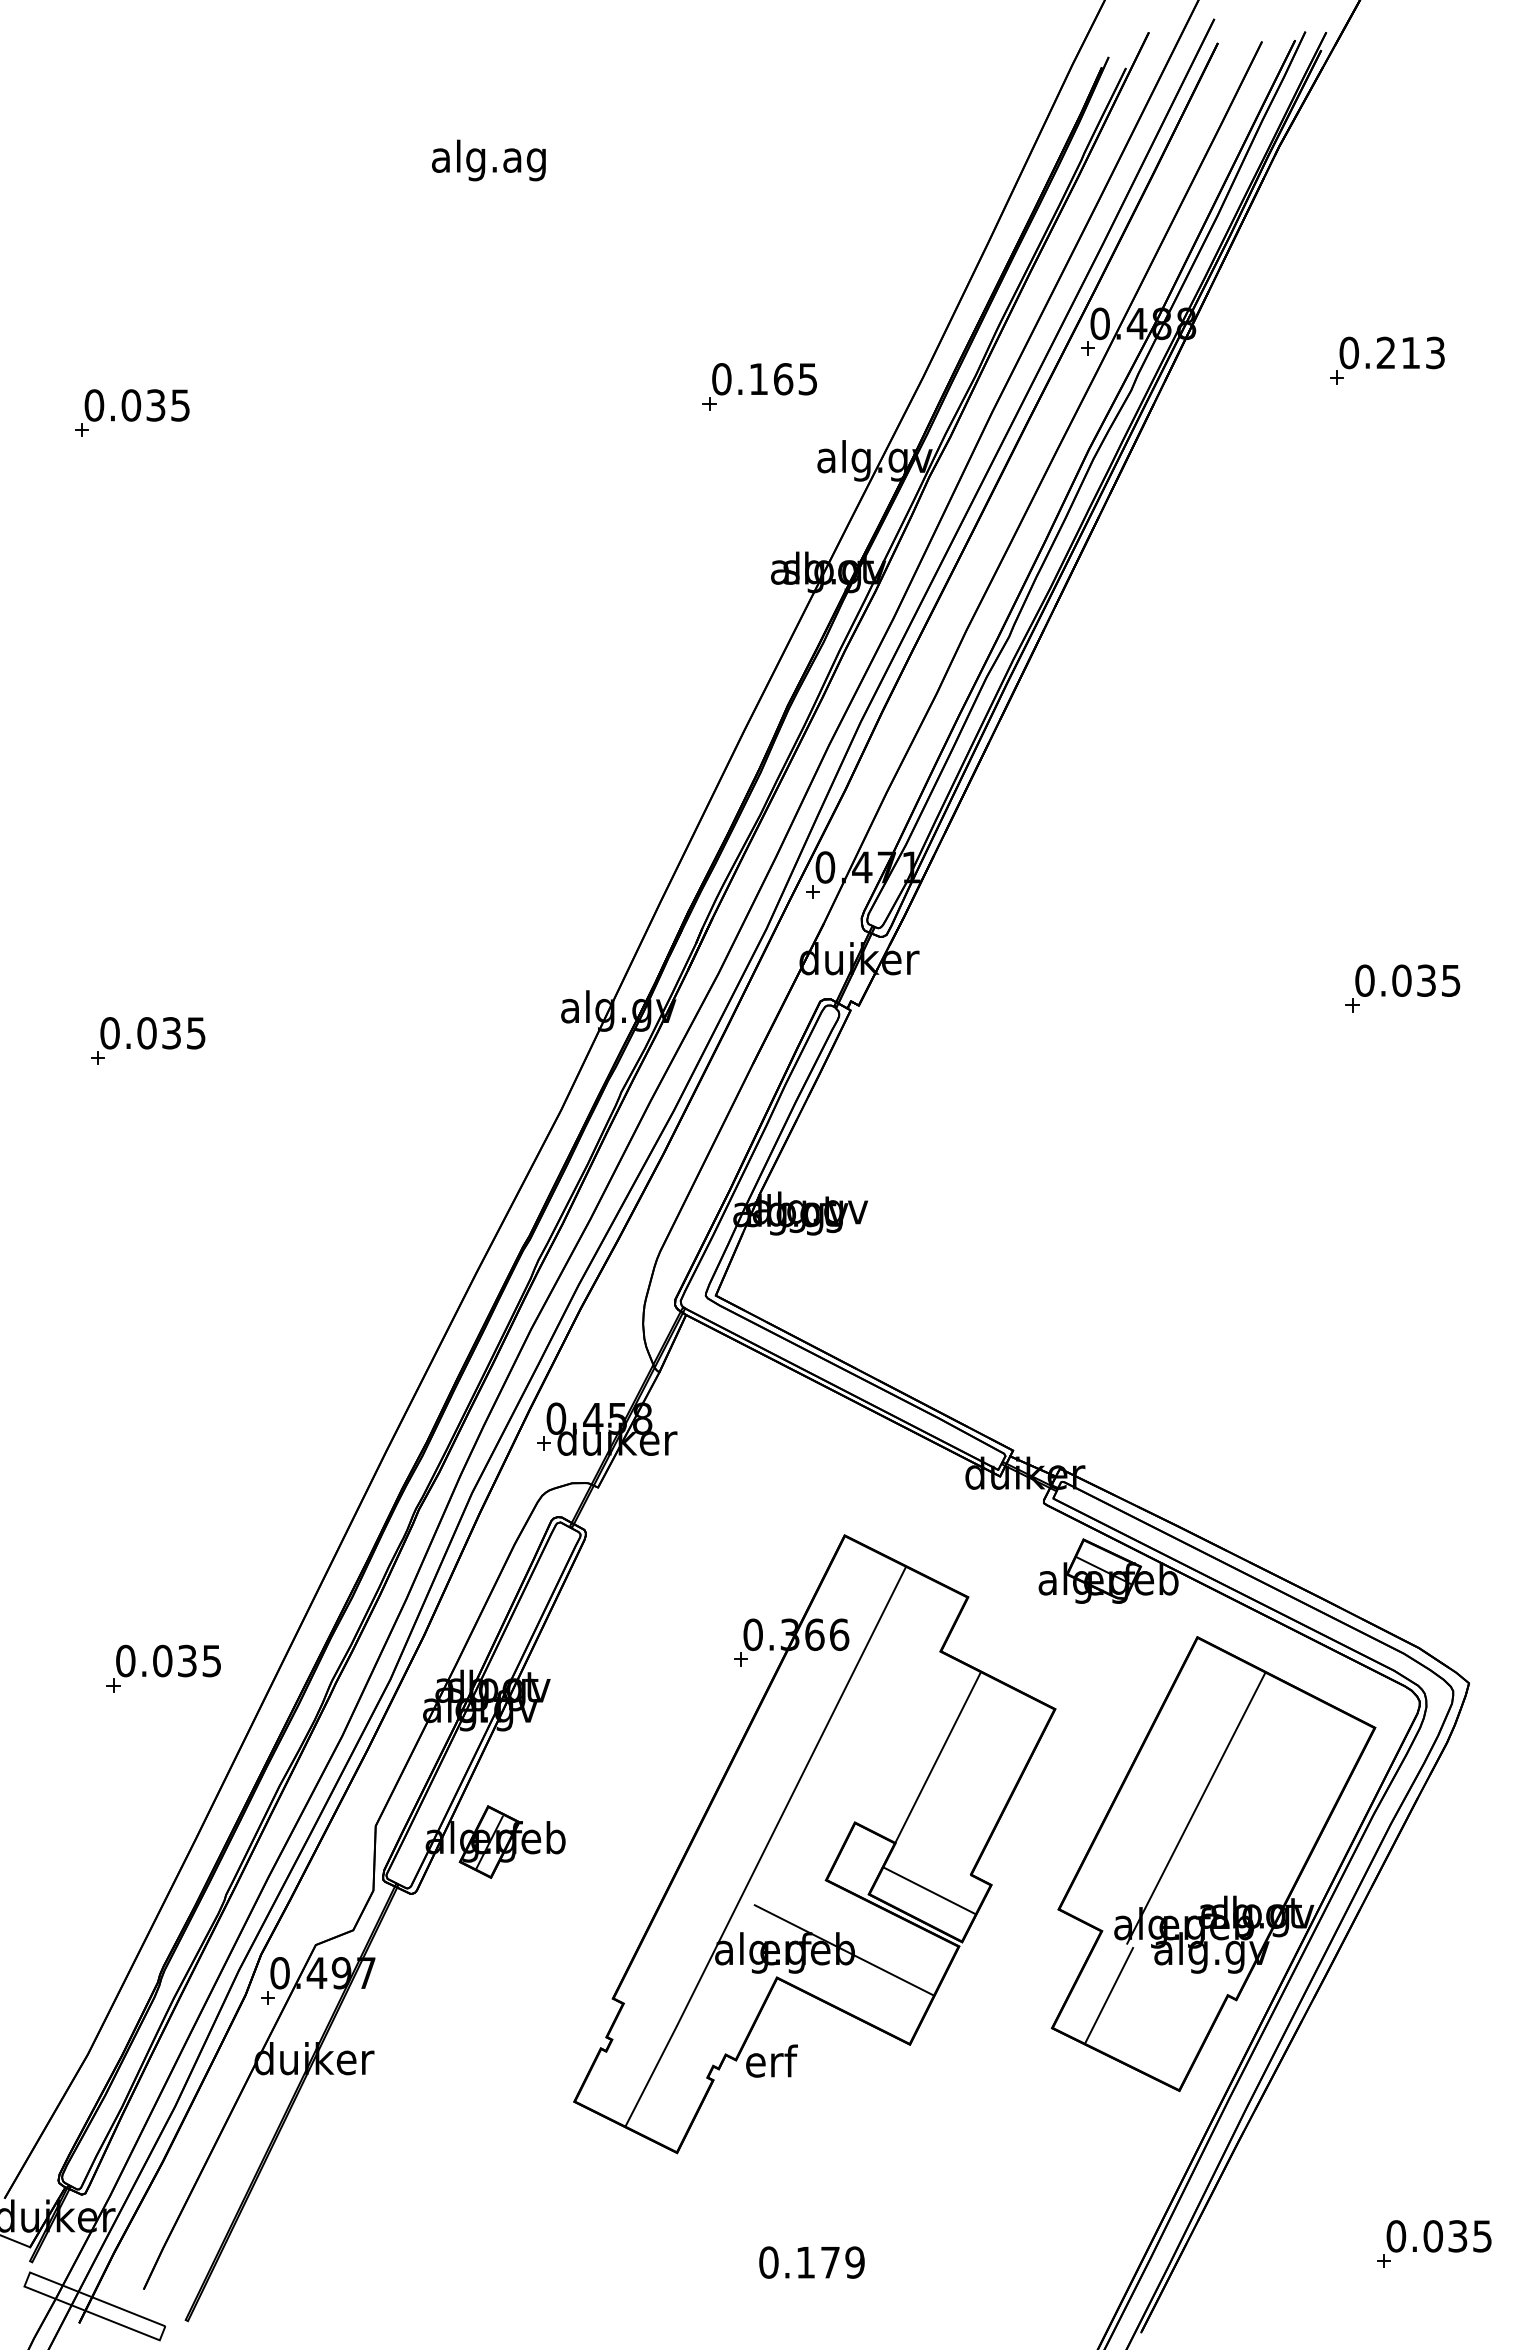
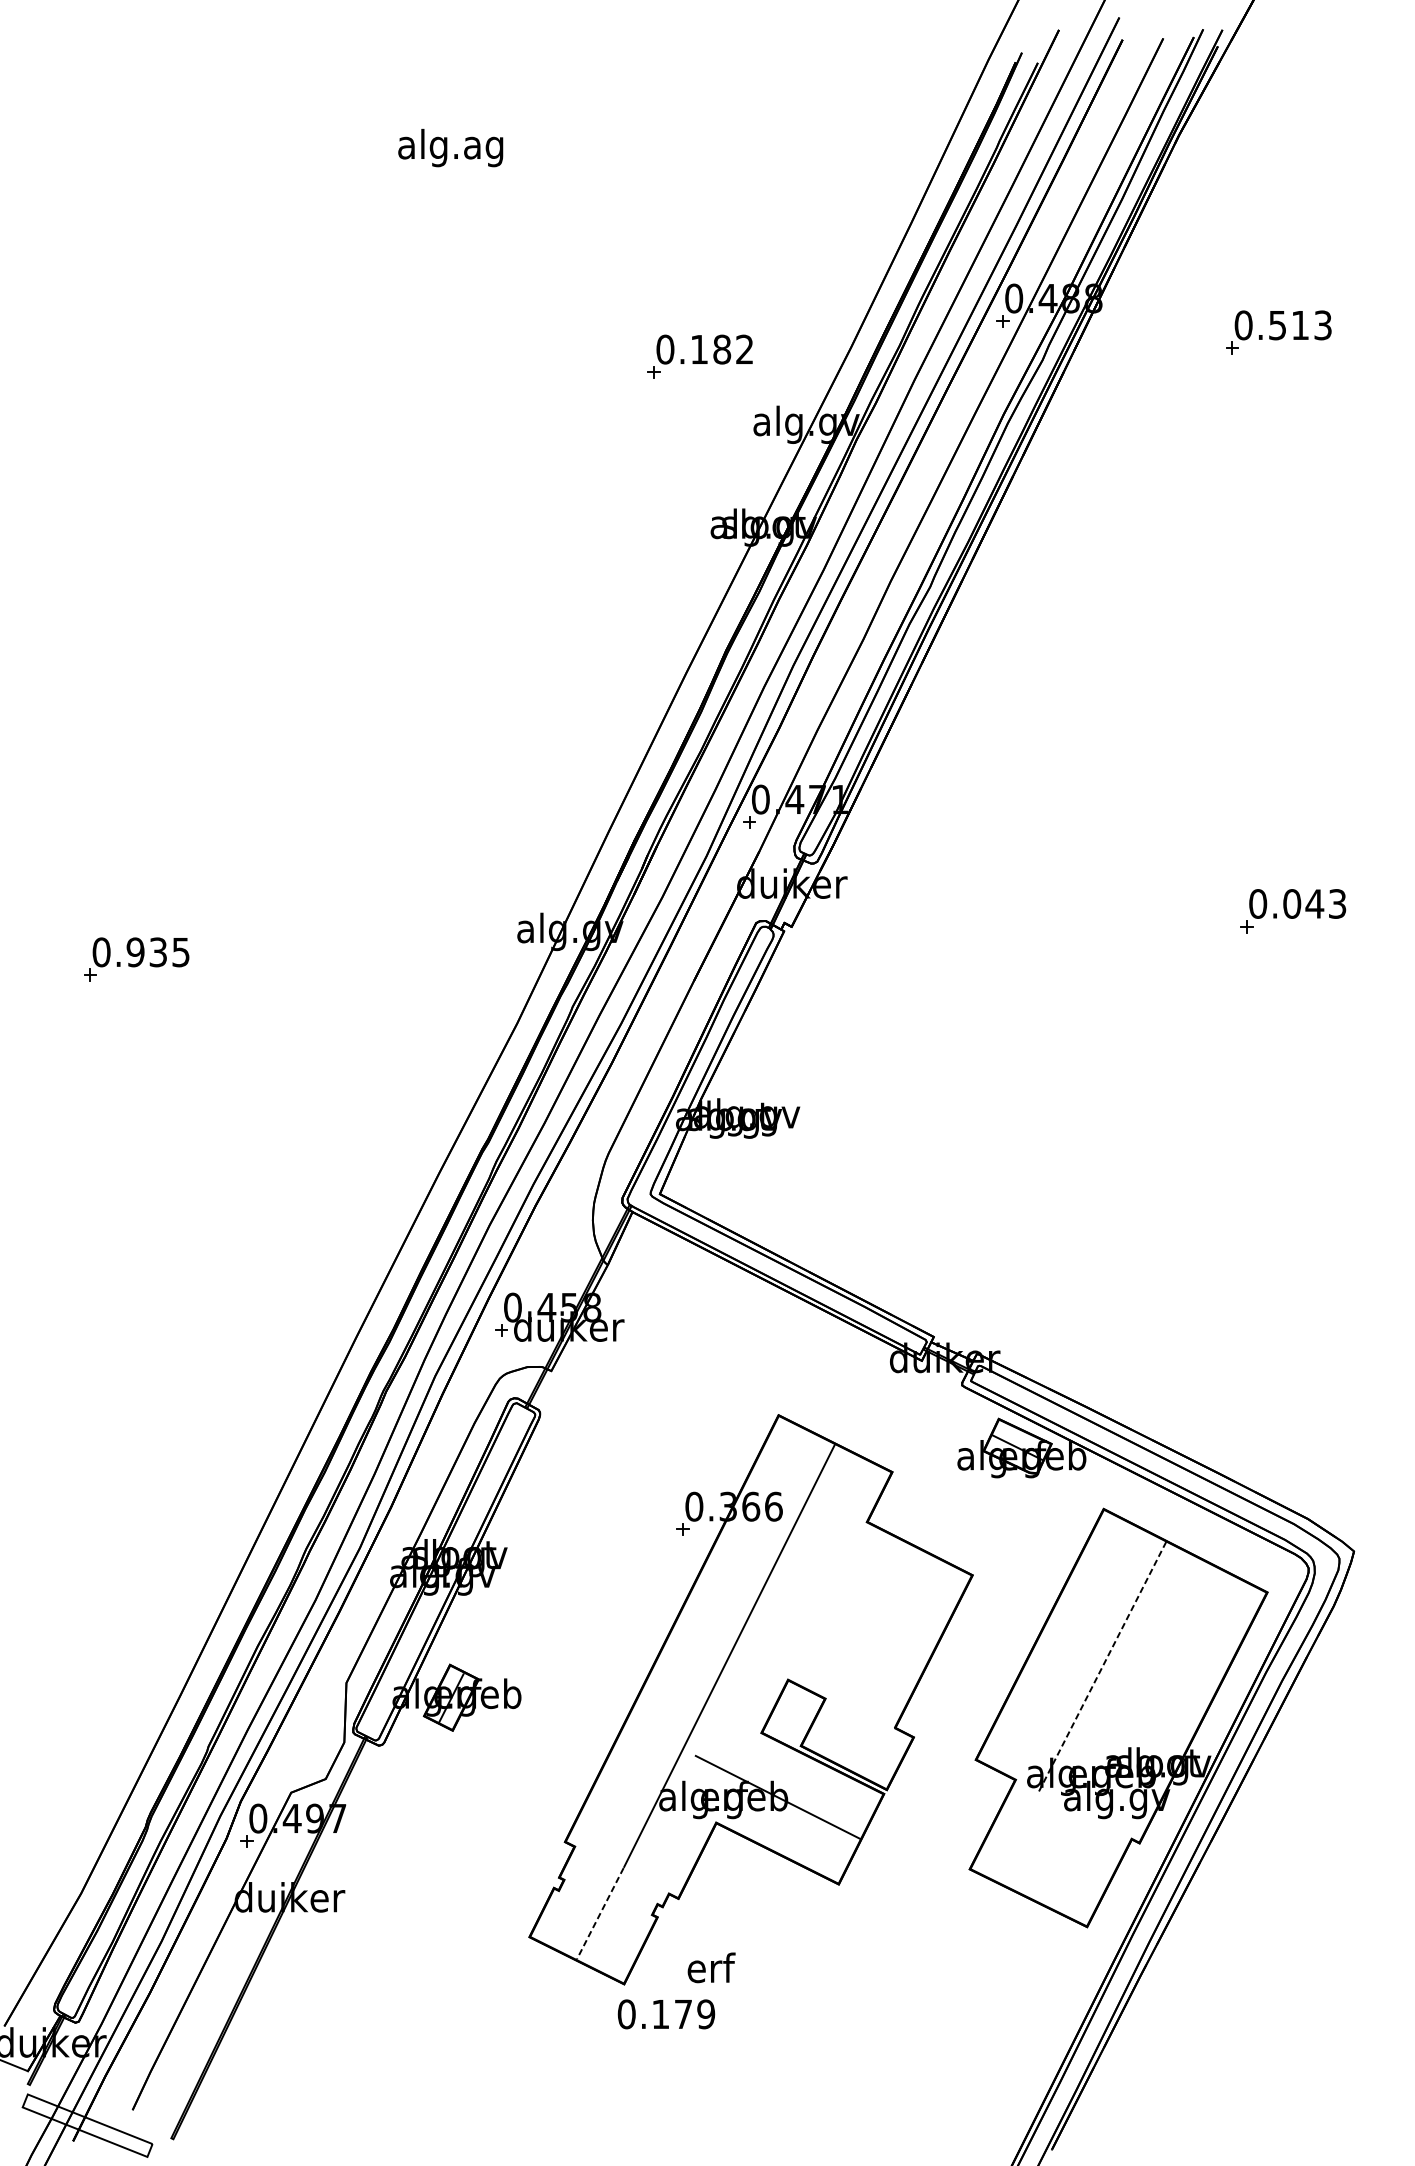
text: (1385, 352) -> (1277, 324), 0.213 -> 0.513
text: (794, 379) -> (732, 349), 0.165 -> 0.182
part: (132, 412) -> (122, 380), removed
text: (1438, 980) -> (1325, 903), 0.035 -> 0.043
text: (146, 1033) -> (135, 952), 0.035 -> 0.935
part: (163, 1668) -> (150, 1537), removed
line: (937, 1757) -> (864, 1619), removed
line: (1196, 1808) -> (1102, 1666), solid -> dashed
line: (929, 1890) -> (856, 1742), removed
line: (1109, 1995) -> (1022, 1839), removed
text: (771, 2060) -> (711, 1967), moved
line: (651, 2076) -> (600, 1913), solid -> dashed
part: (1434, 2243) -> (1322, 2067), removed
text: (811, 2262) -> (666, 2014), moved

